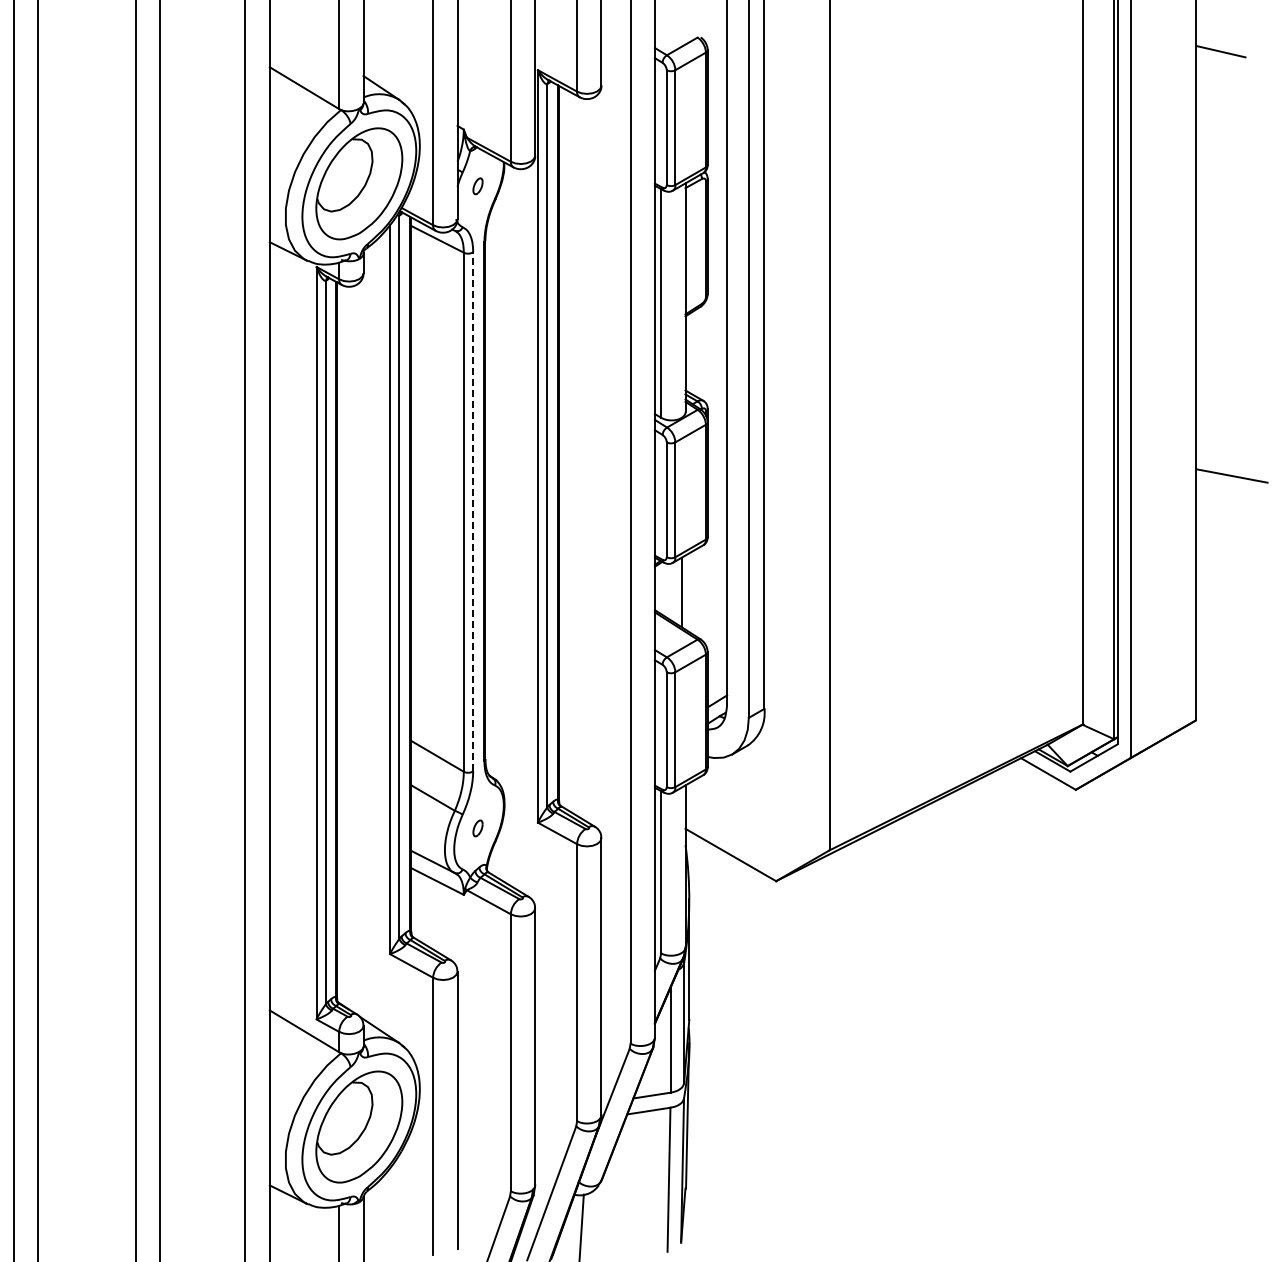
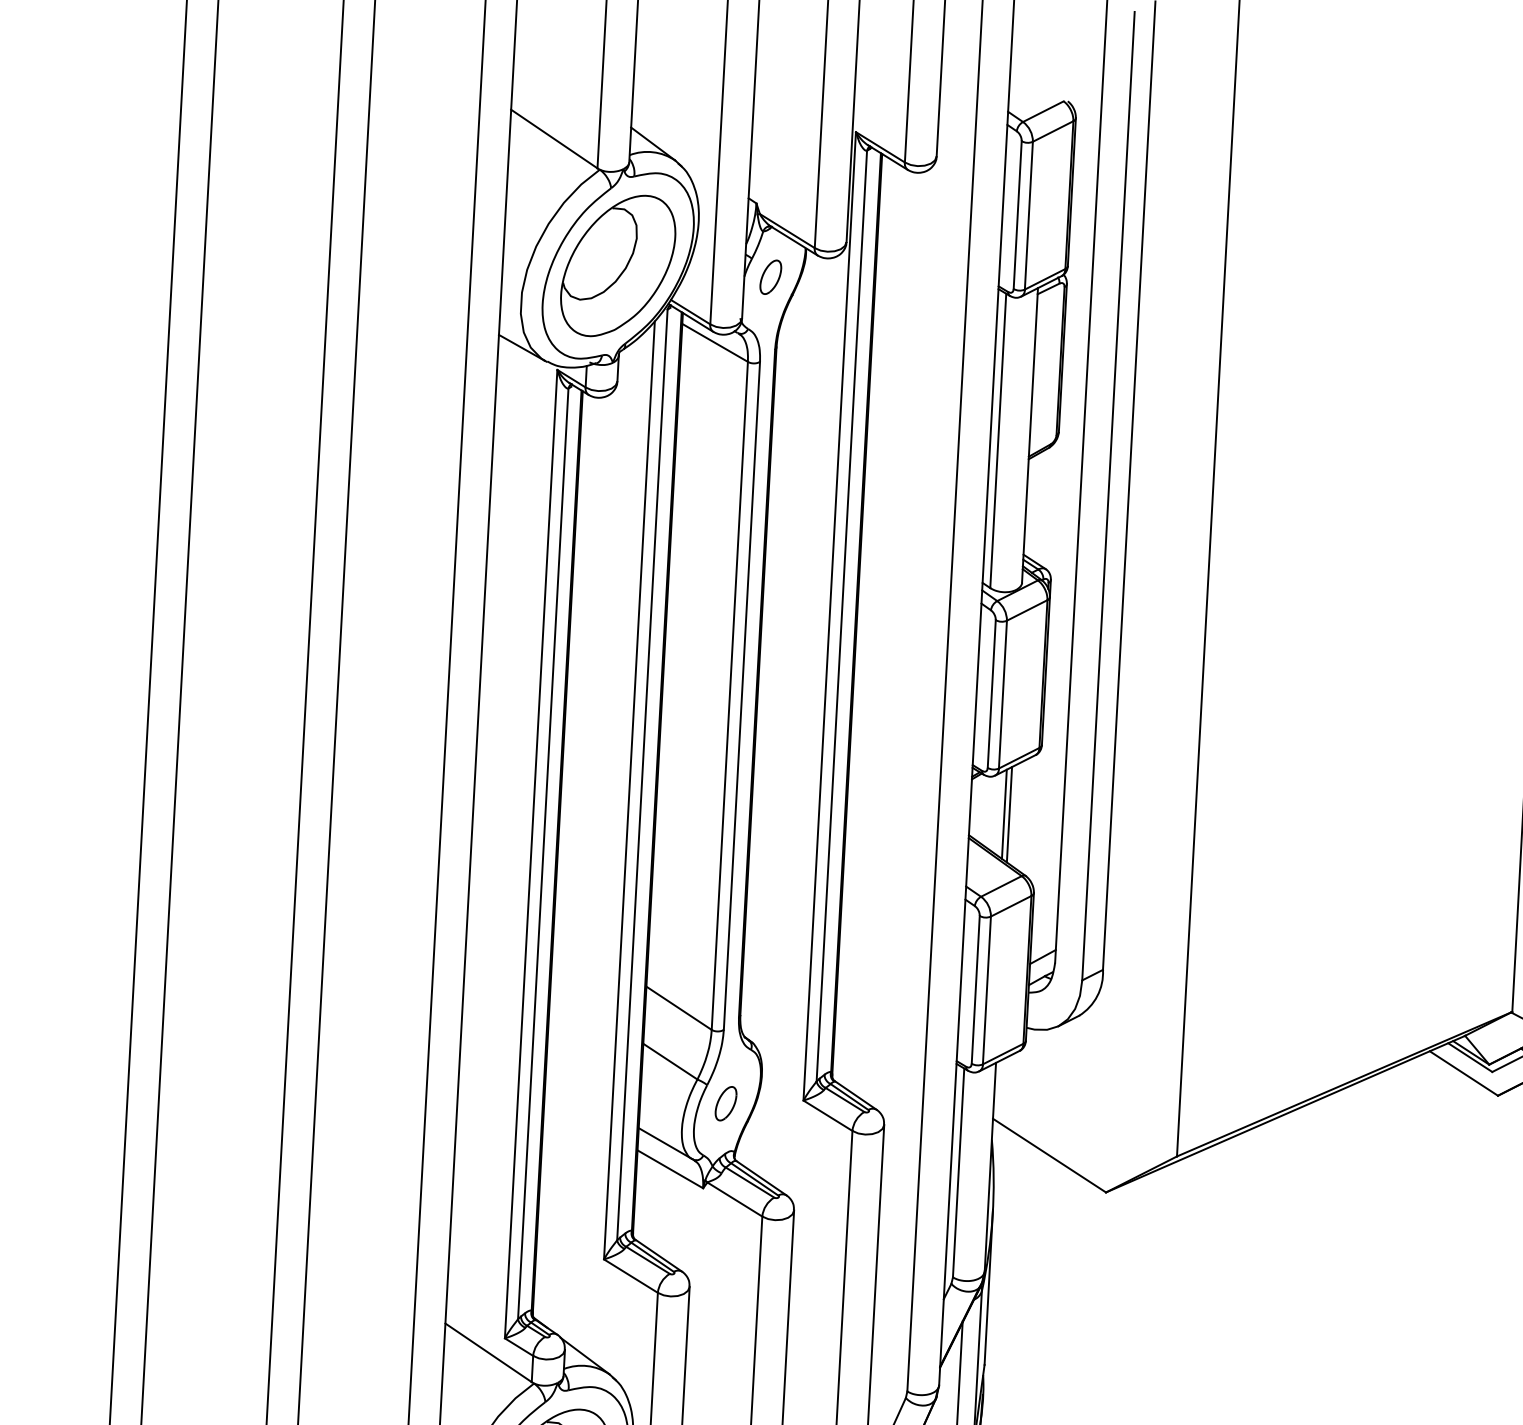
part: (477, 186) -> (770, 277), size x1.67
line: (473, 511) -> (742, 695), dashed -> solid
line: (685, 592) -> (1009, 814), added
part: (477, 828) -> (725, 1103), size x1.67

